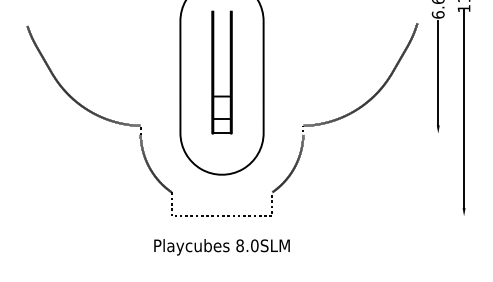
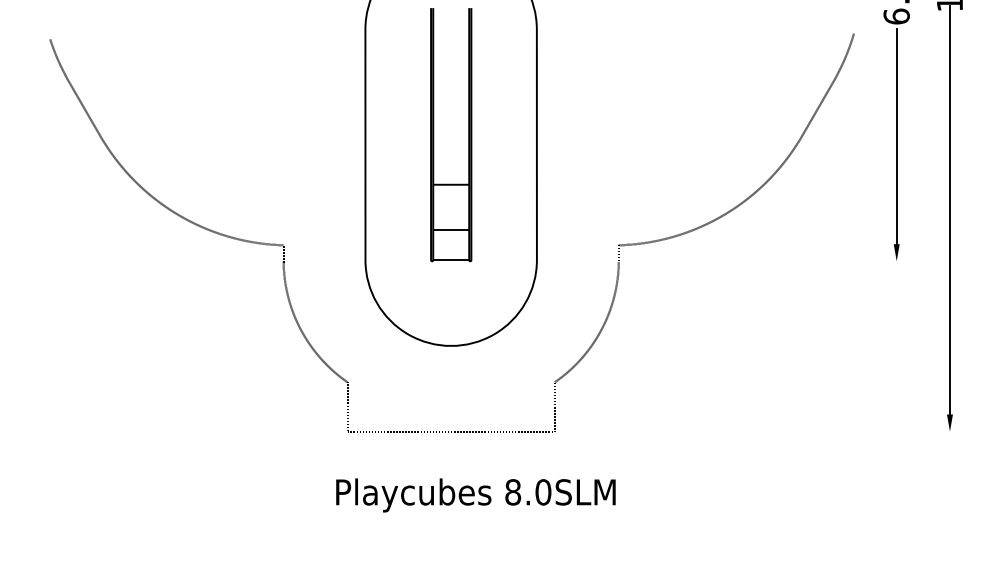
text: (221, 247) -> (474, 495), moved

